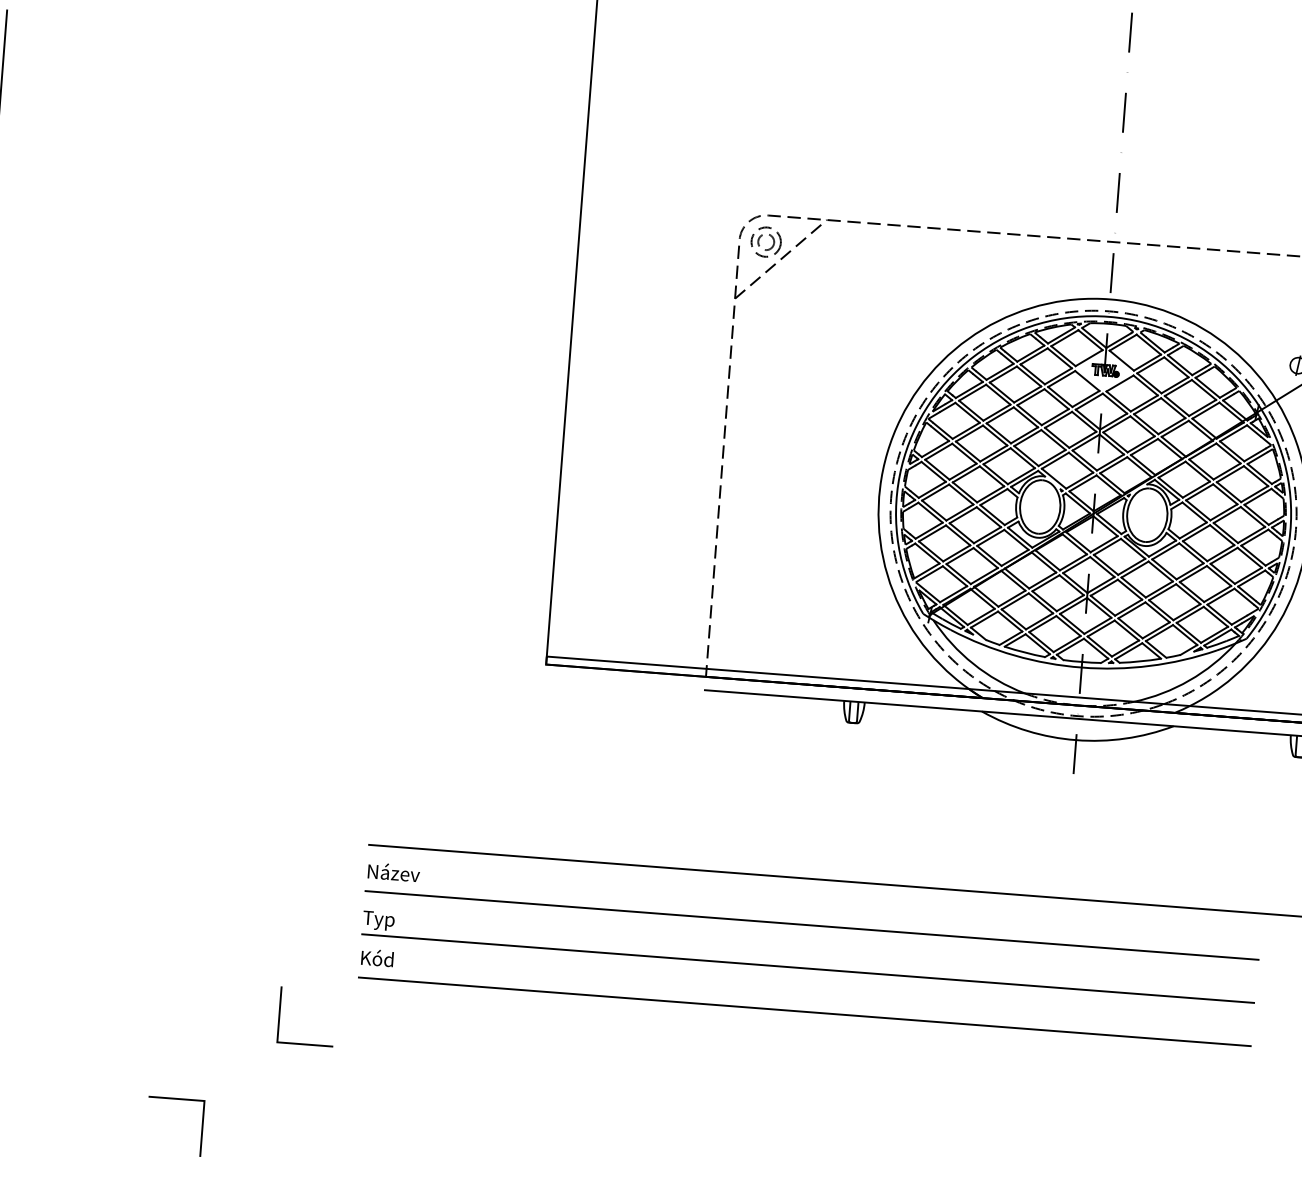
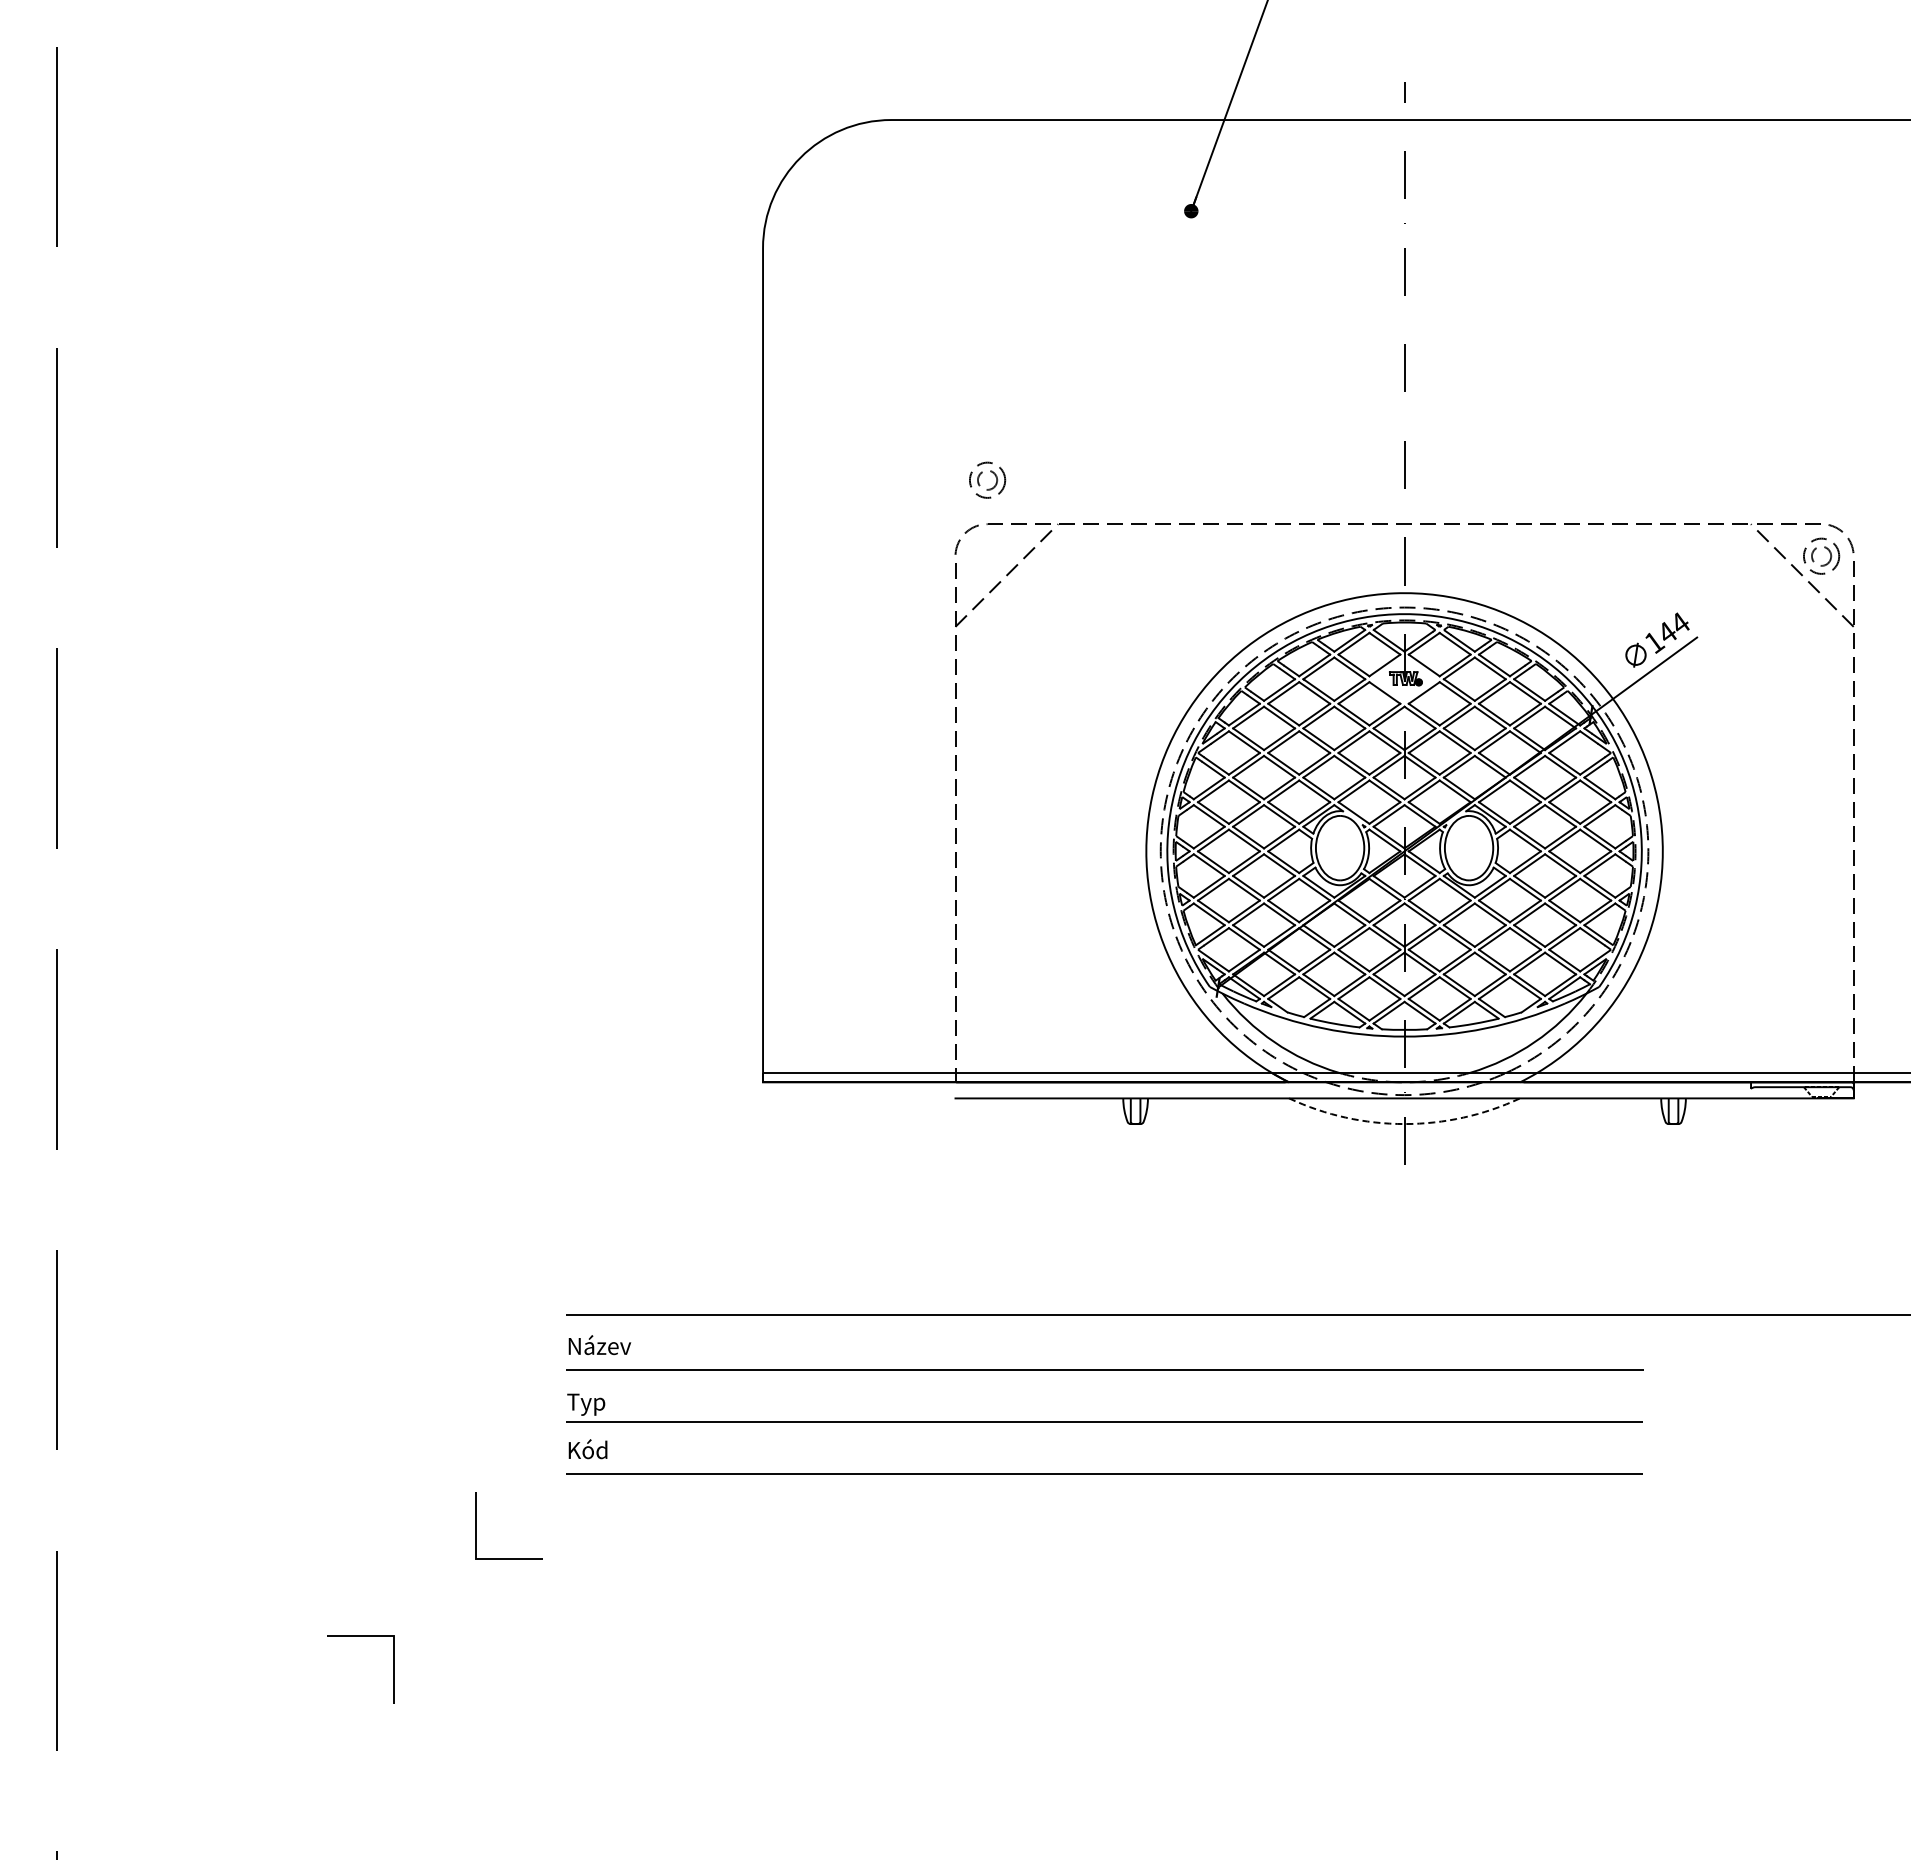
part: (769, 235) -> (990, 472), moved
arc: (1076, 740) -> (1404, 1124), solid -> dashed

